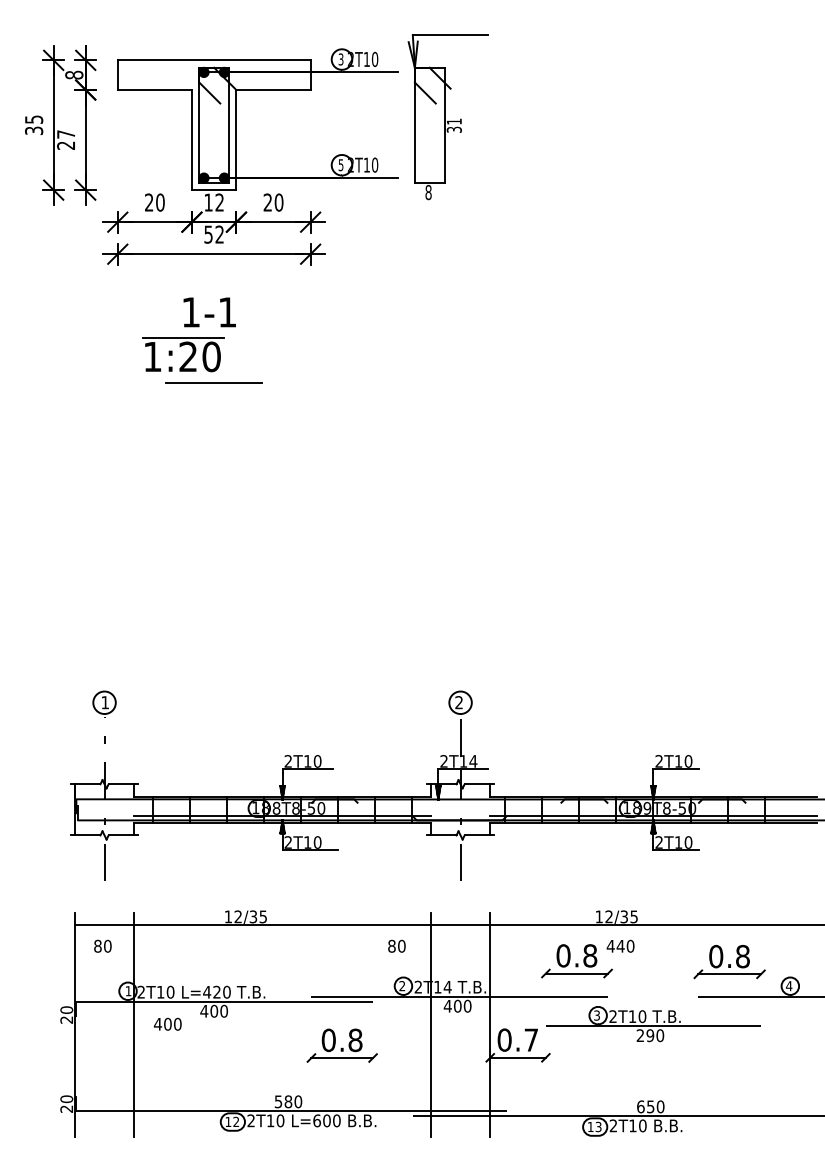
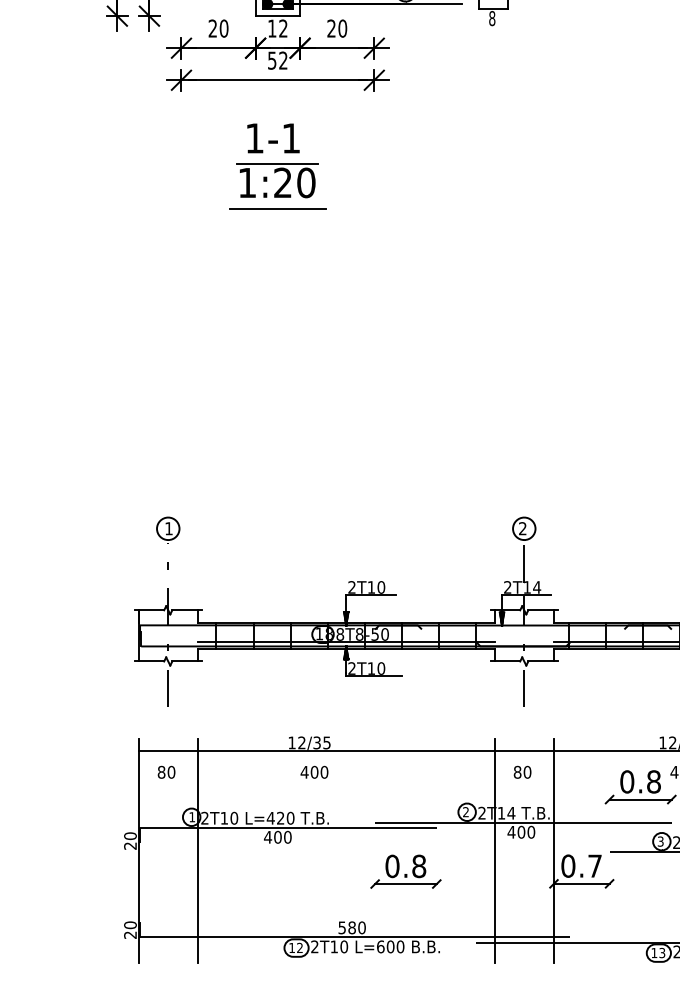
part: (189, 356) -> (284, 182), moved
text: (396, 945) -> (522, 771), moved
text: (167, 1023) -> (314, 771), moved

